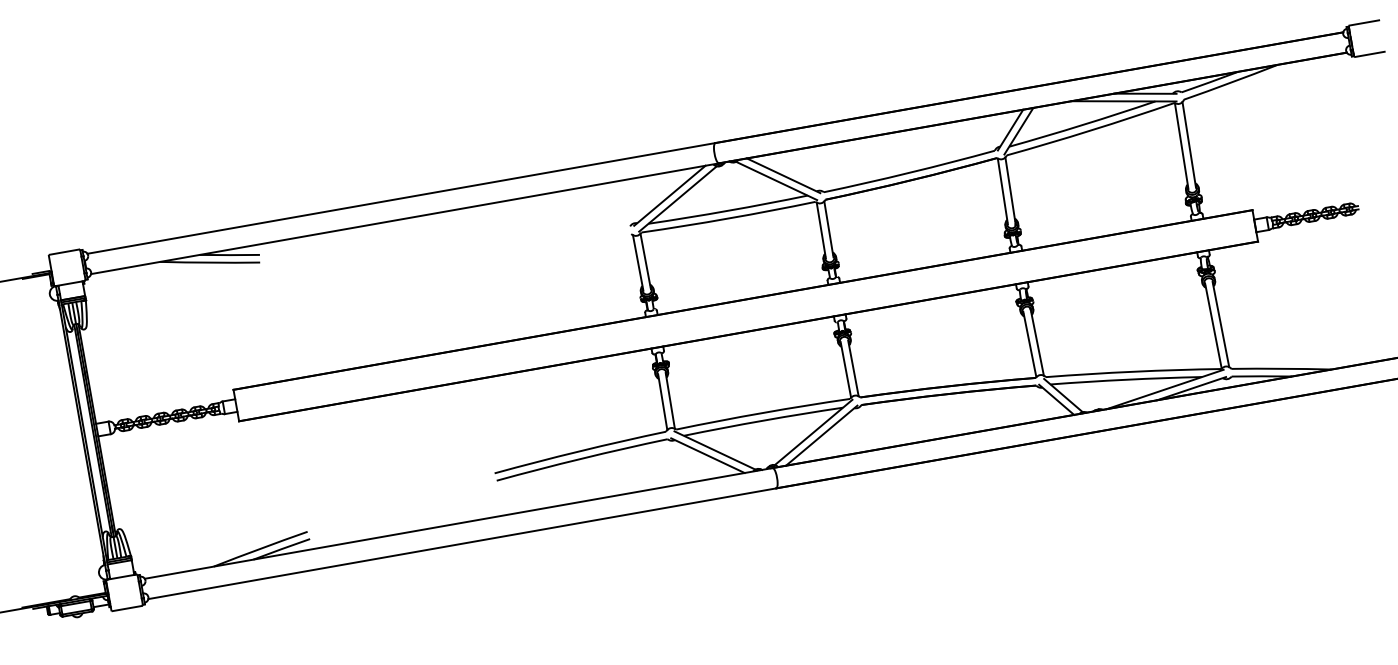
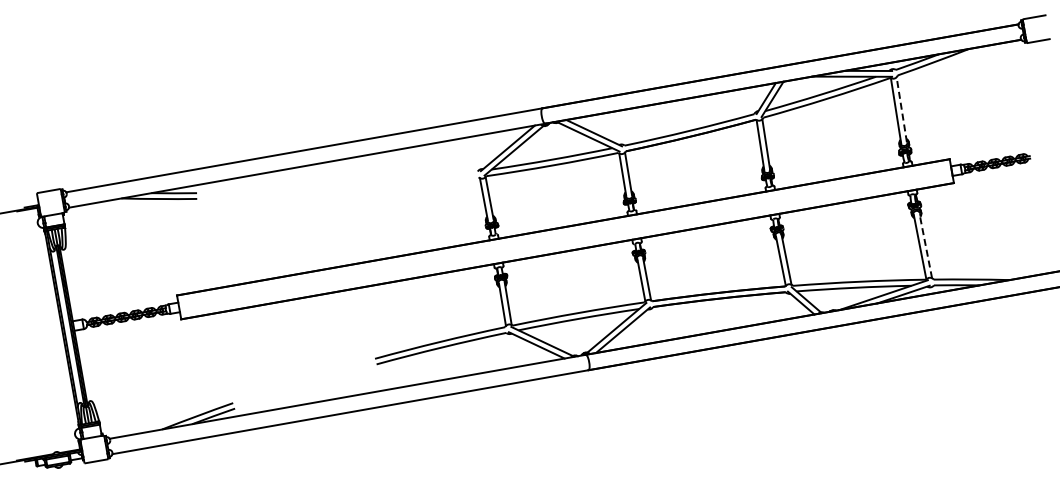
line: (1188, 144) -> (901, 109), solid -> dashed
line: (1220, 323) -> (925, 245), solid -> dashed

